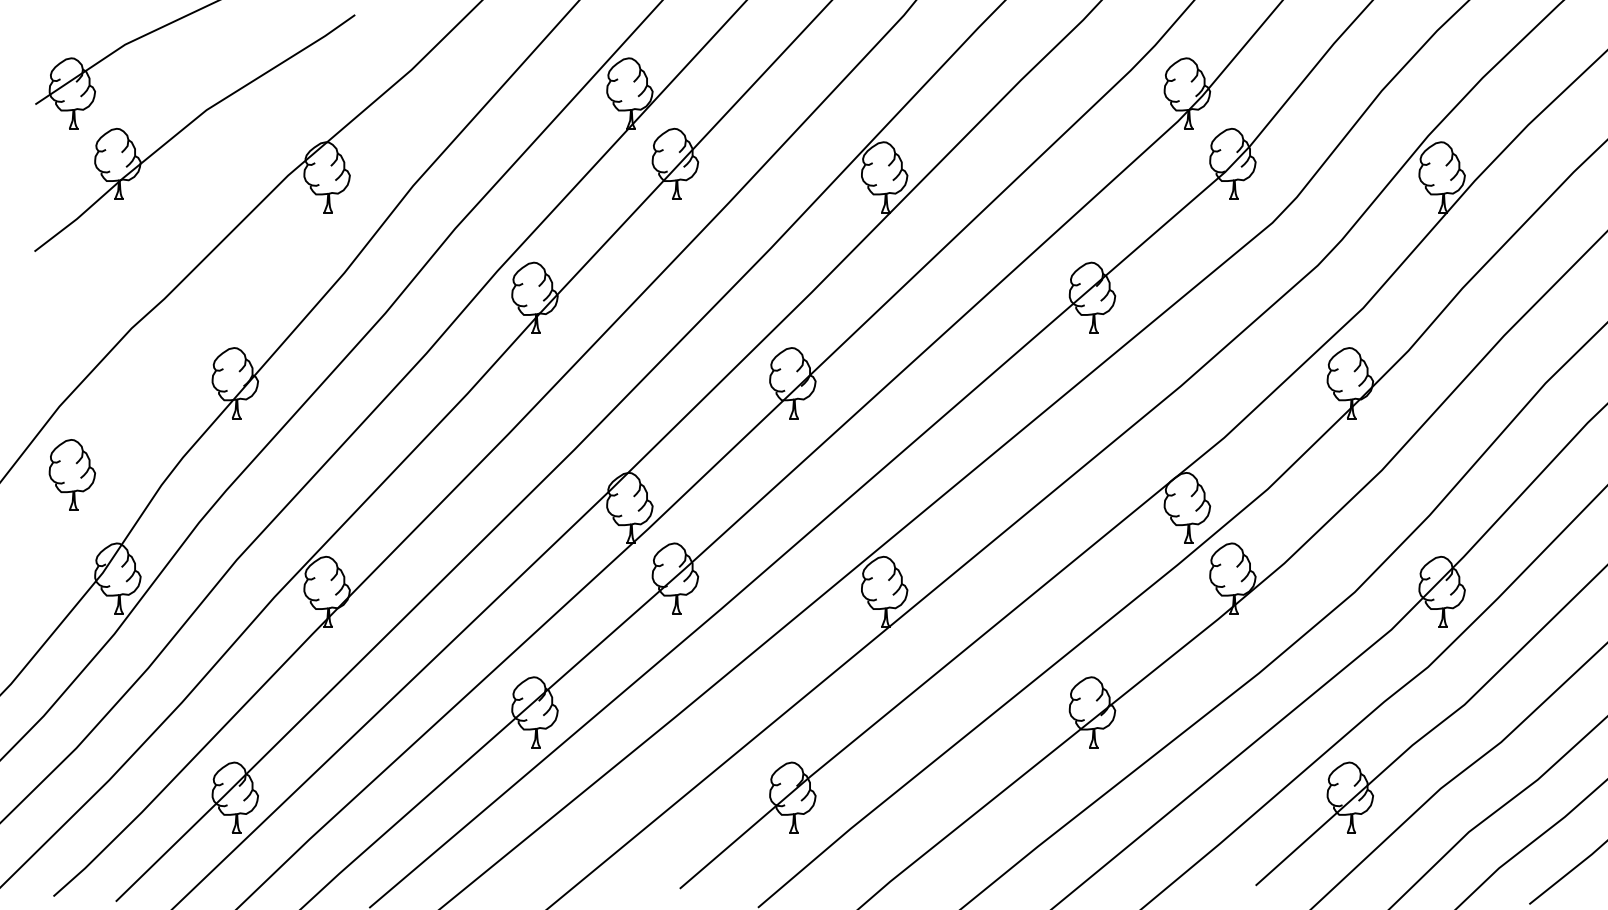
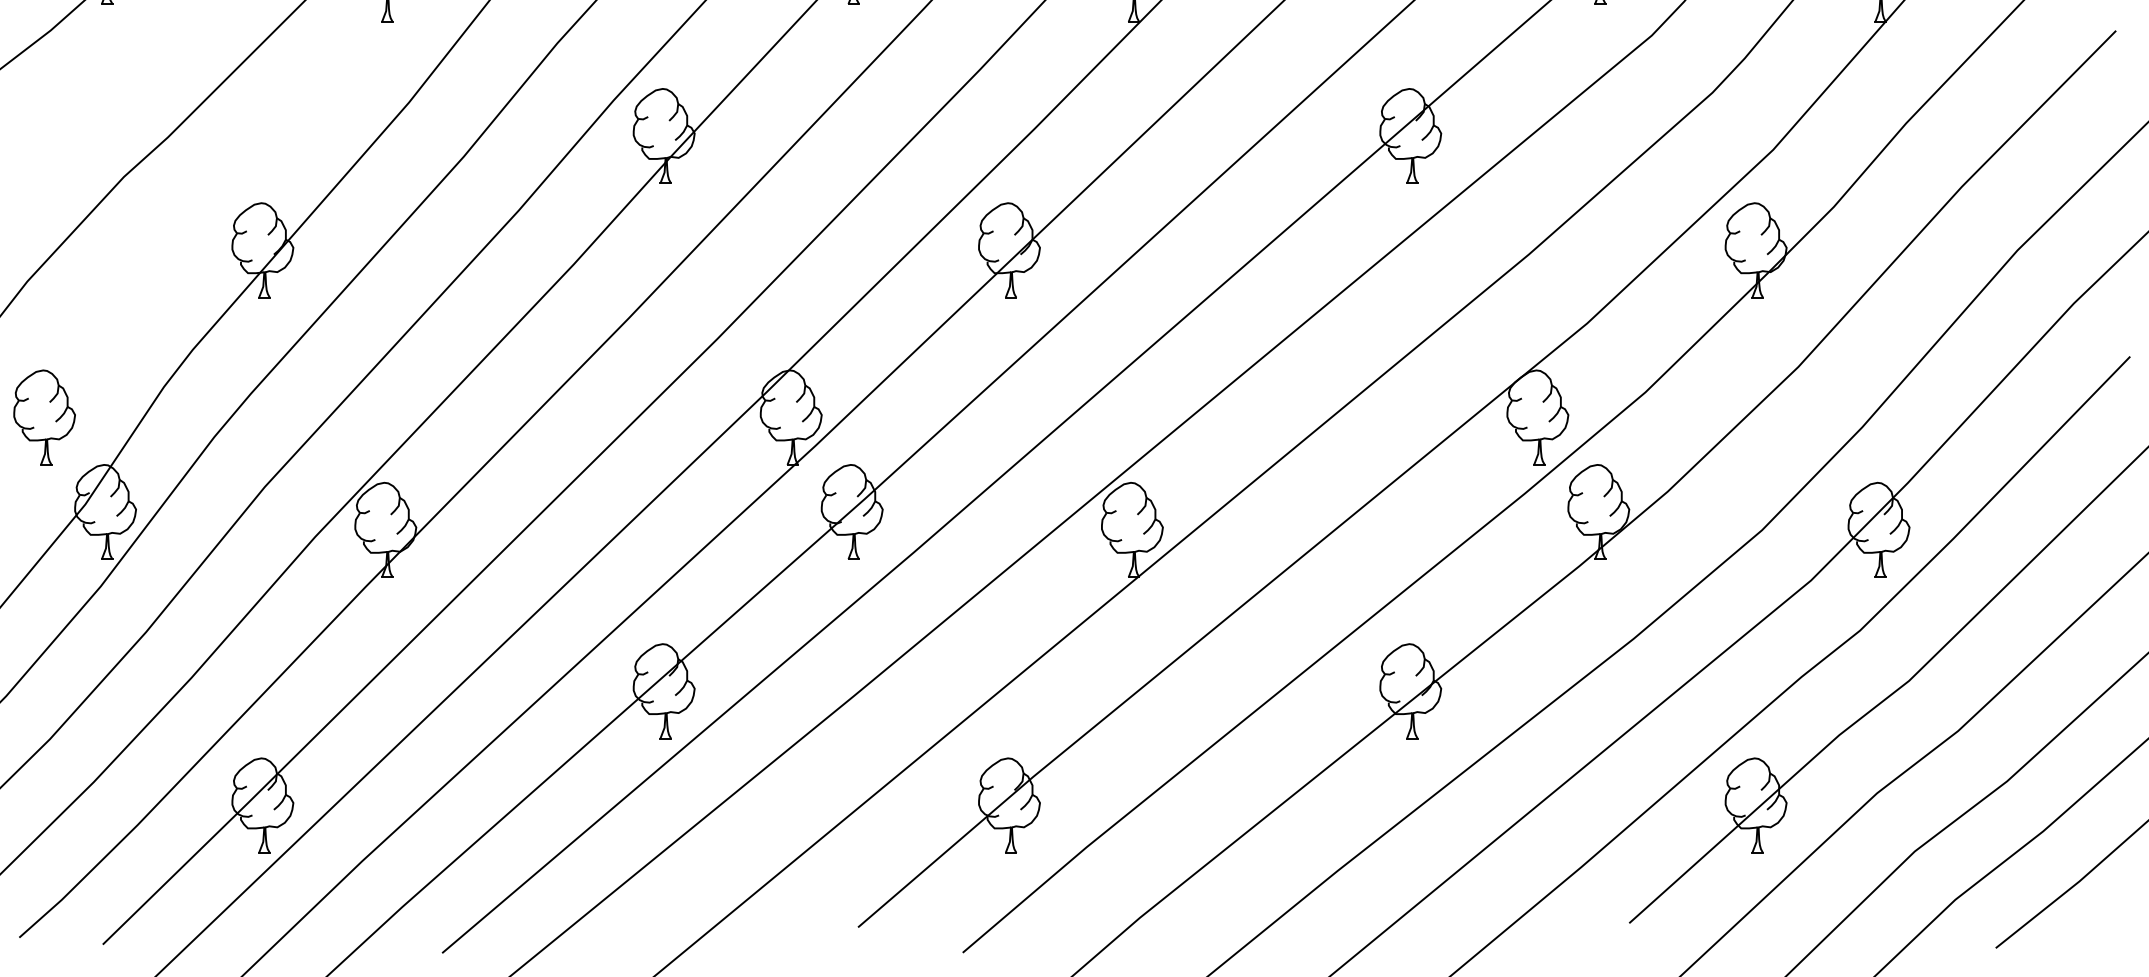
part: (71, 474) -> (43, 416), moved

